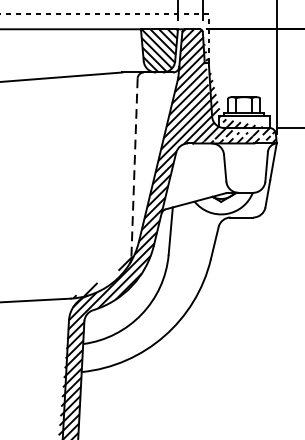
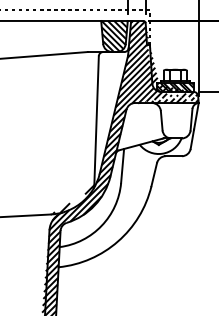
hatch: (242, 121) -> (174, 87), added
line: (134, 167) -> (96, 120), dashed -> solid

